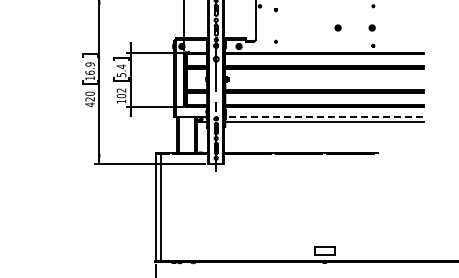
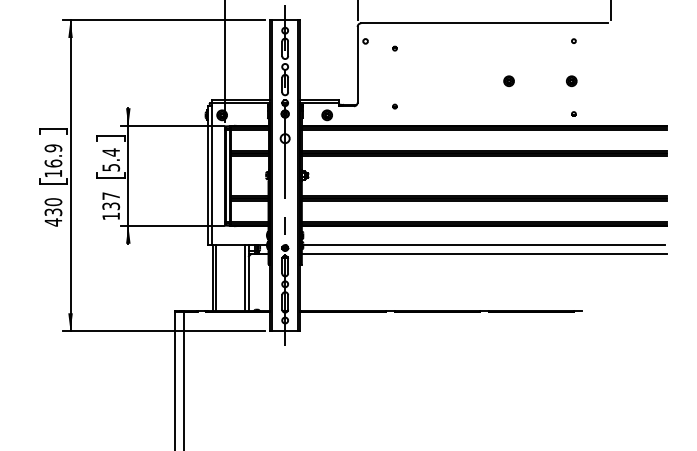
text: (121, 93) -> (111, 201), 102 -> 137
text: (90, 99) -> (54, 212), 420 -> 430
line: (324, 117) -> (484, 245), dashed -> solid

